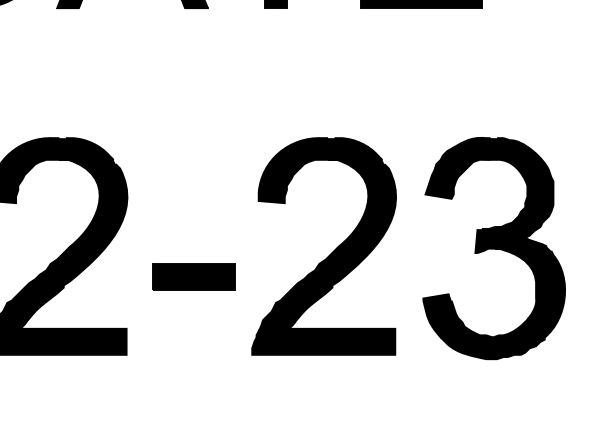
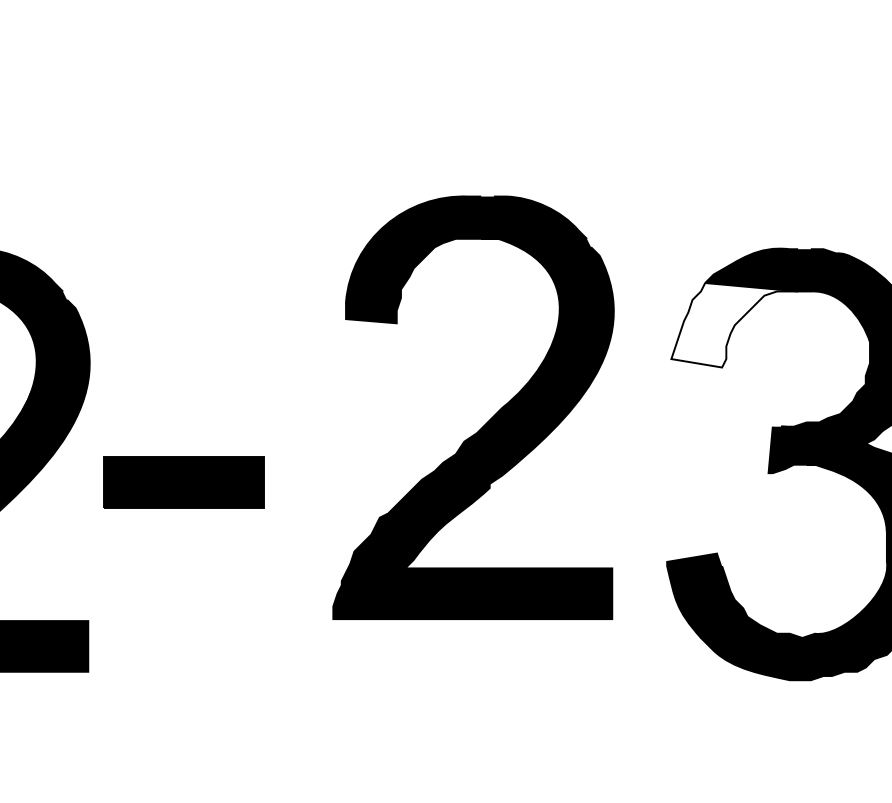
fill: (457, 176) -> (733, 323), removed
part: (330, 253) -> (485, 421), moved
part: (193, 276) -> (183, 481), moved

